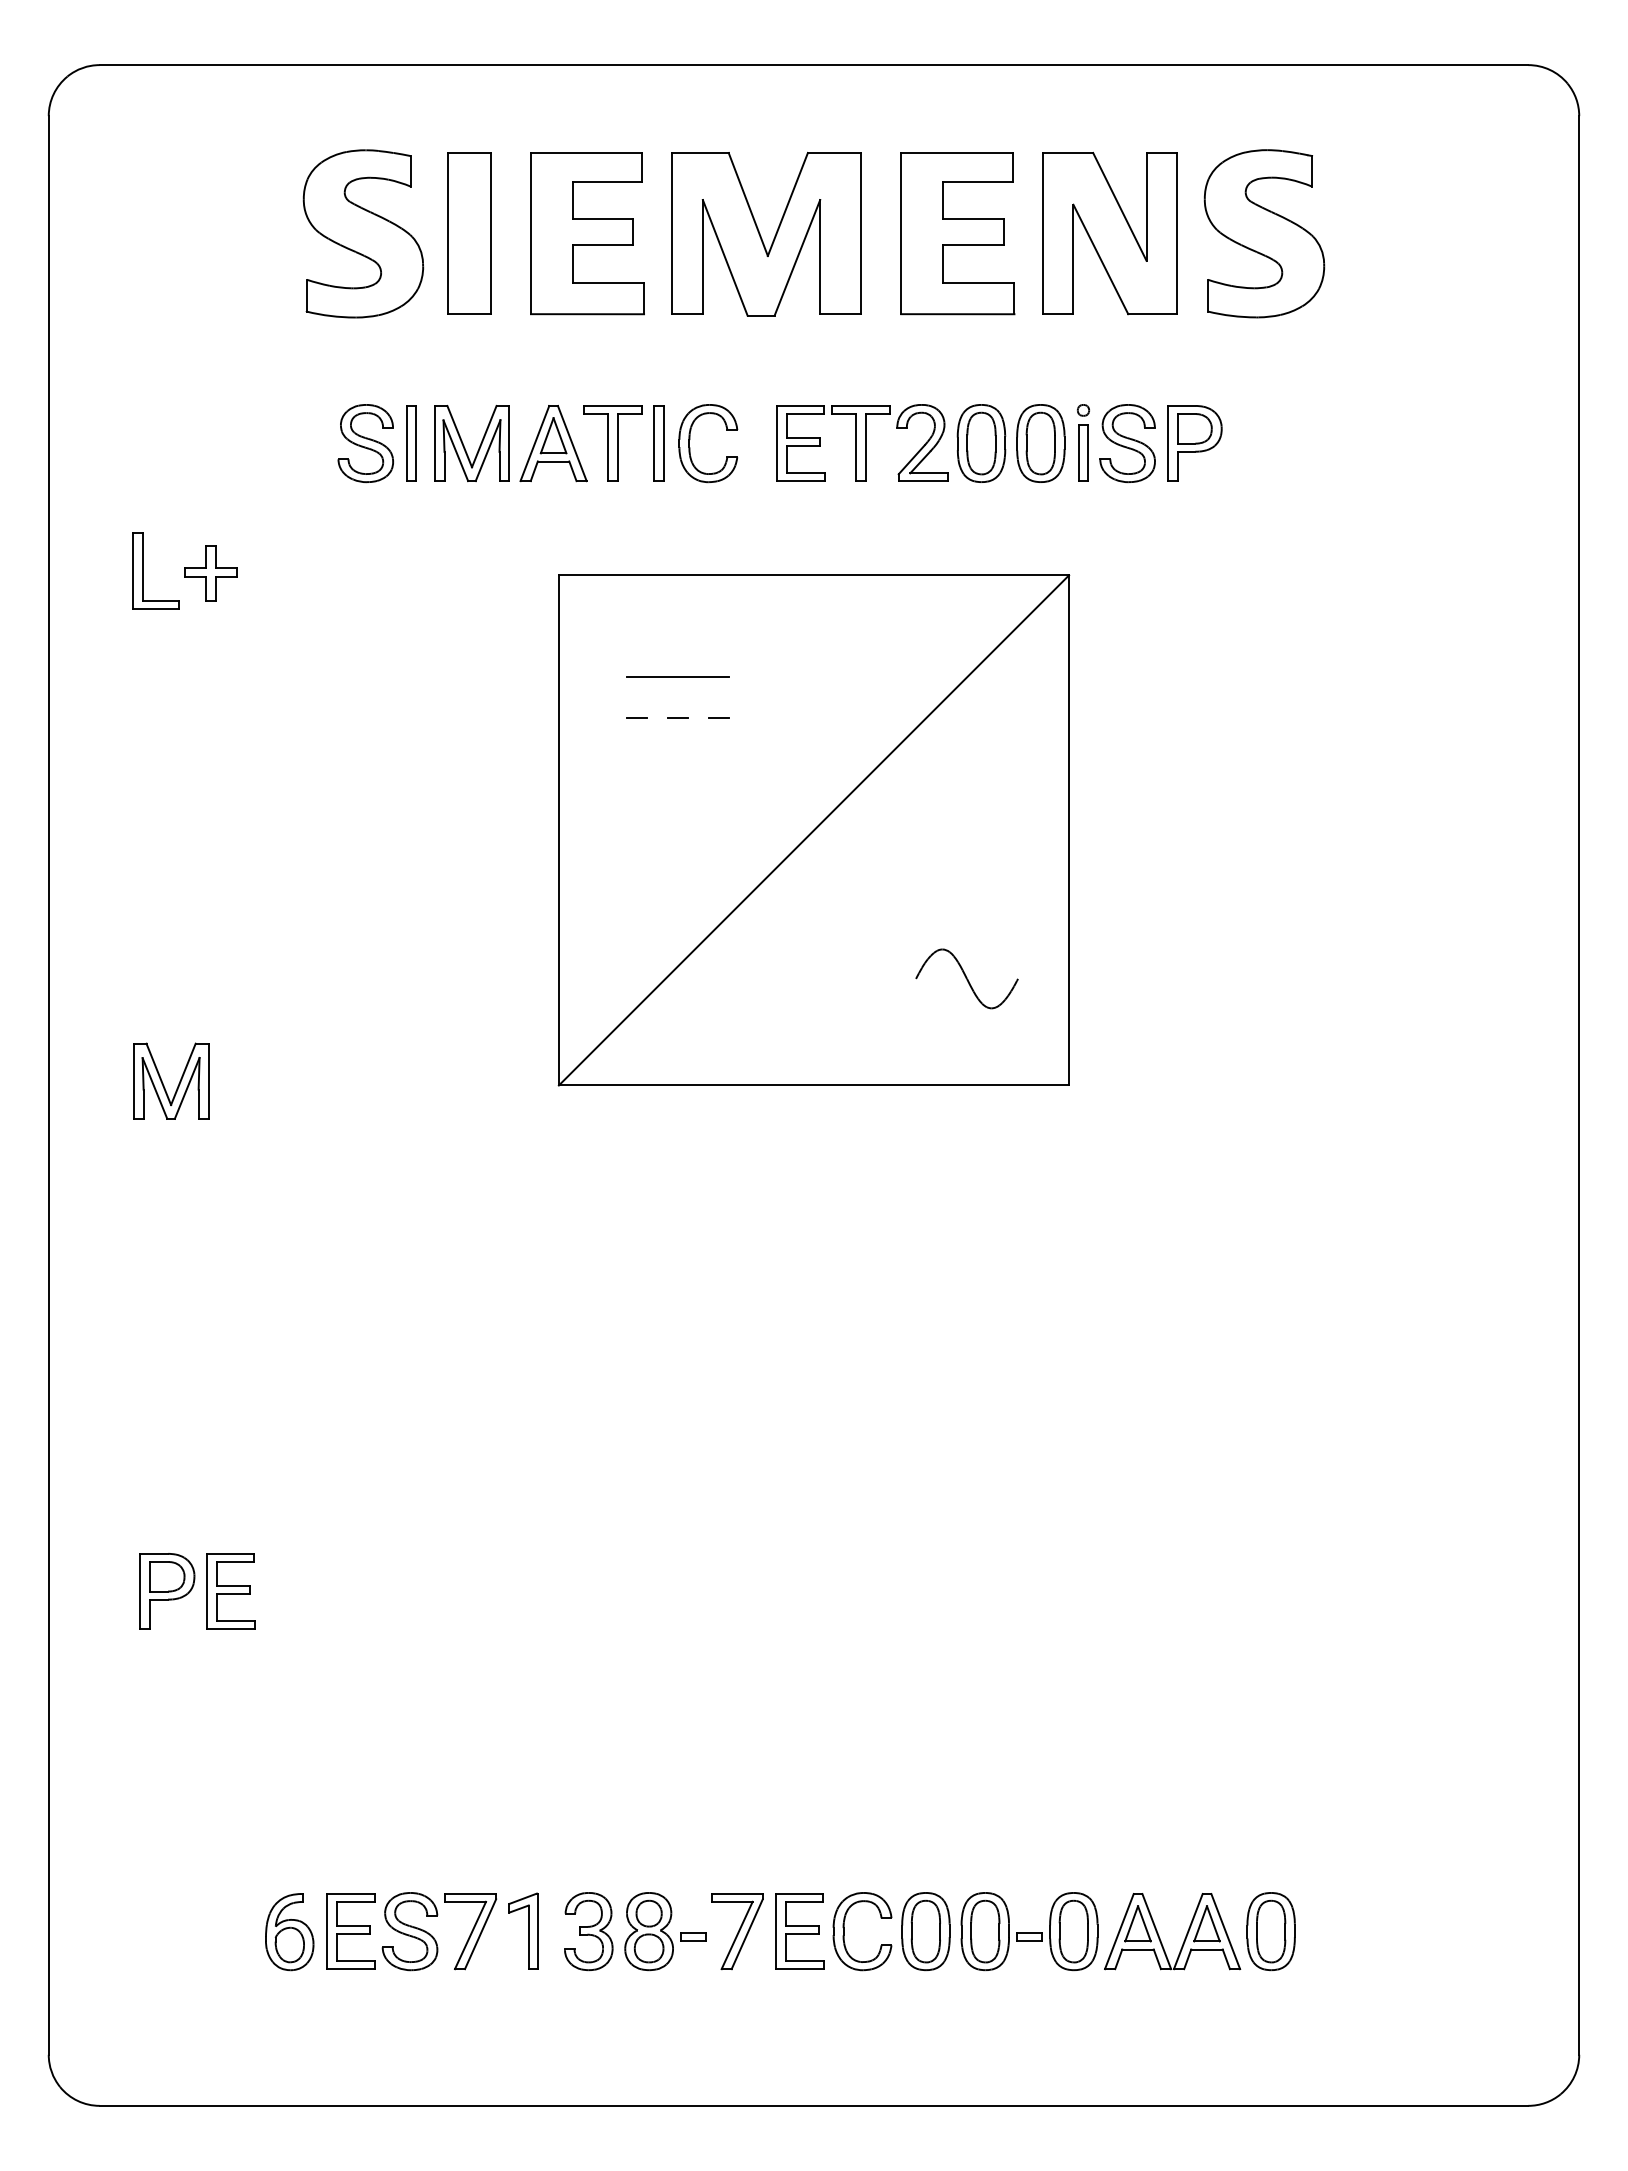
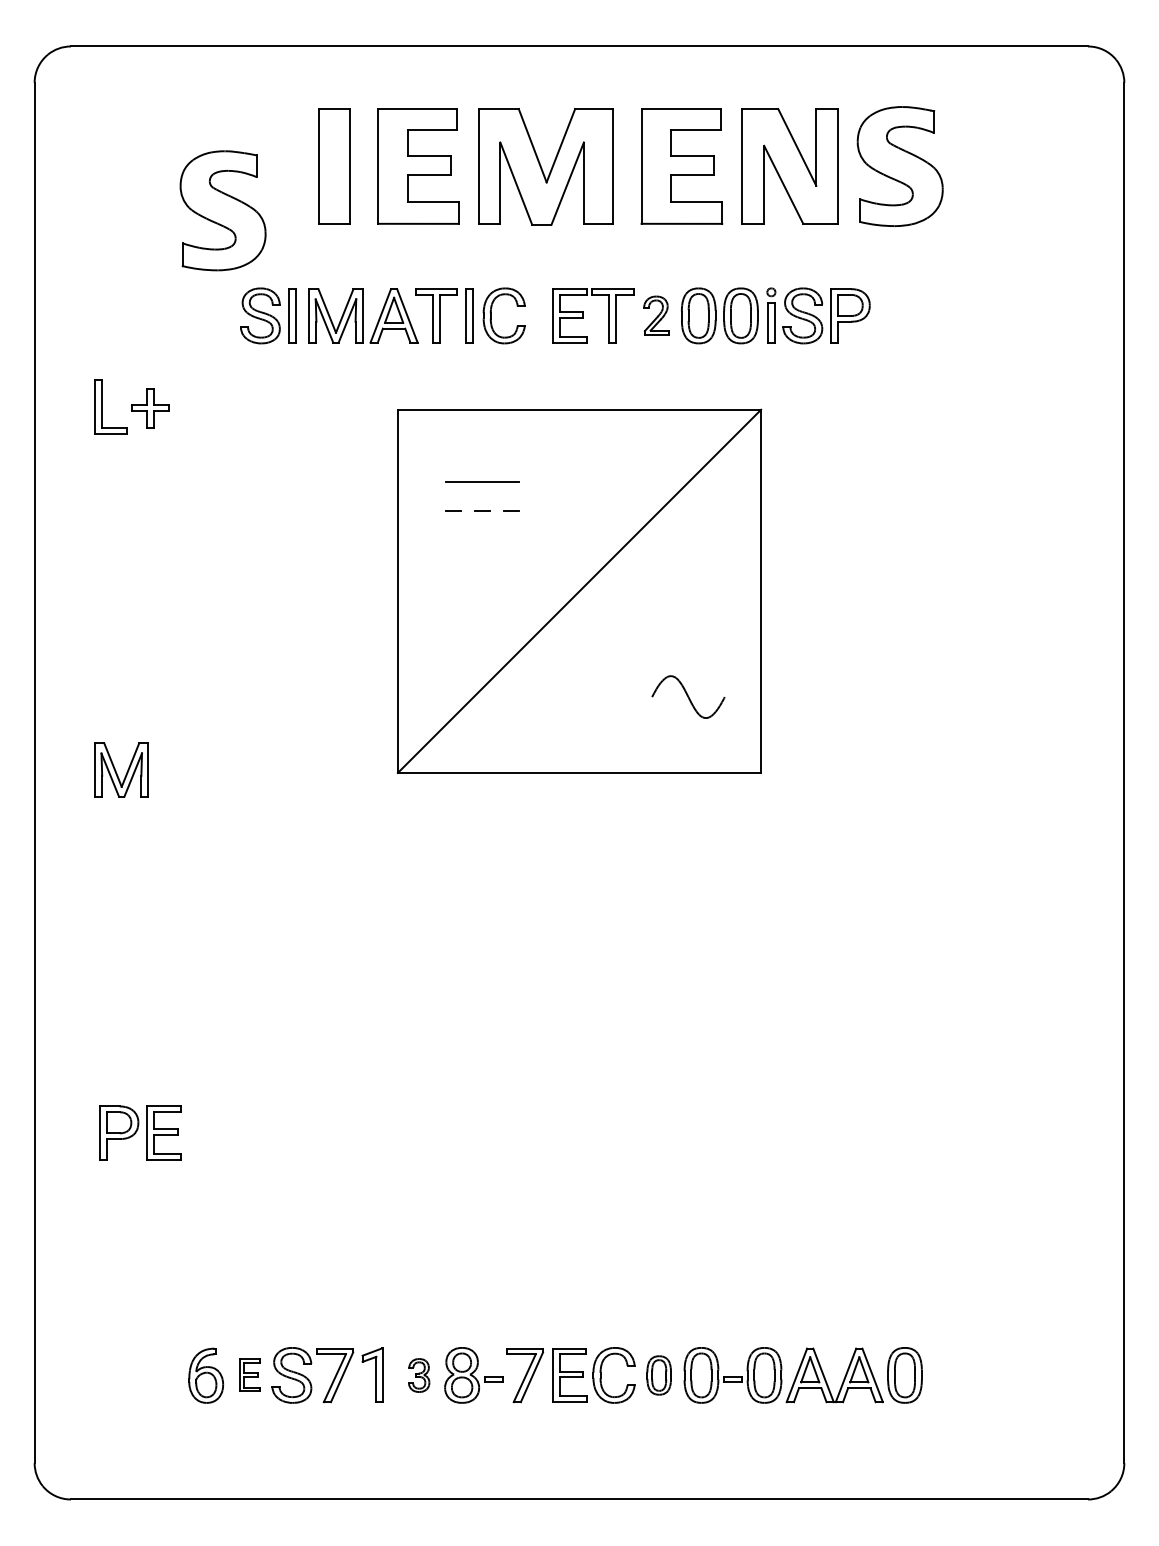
part: (363, 233) -> (223, 210), moved
part: (922, 442) -> (656, 315), size x0.7
part: (350, 1931) -> (249, 1375), size x0.6
part: (588, 1931) -> (418, 1375), size x0.6
part: (925, 1931) -> (658, 1375), size x0.7

